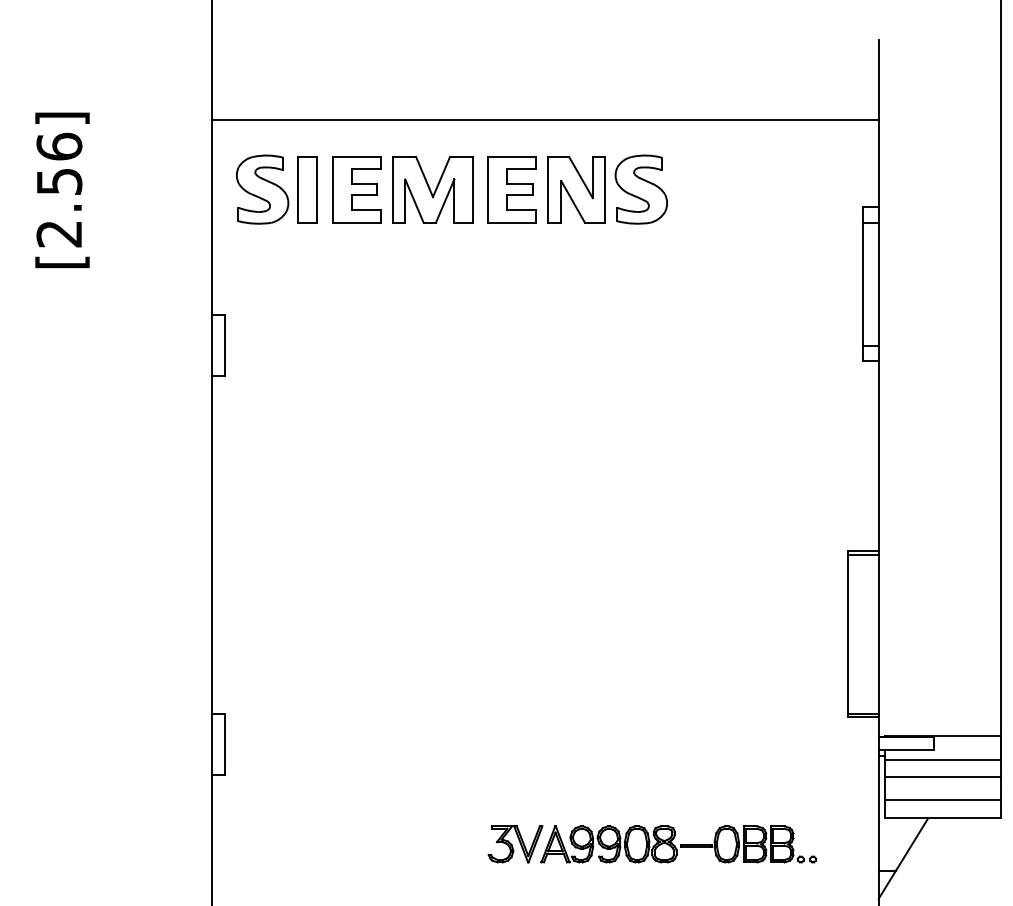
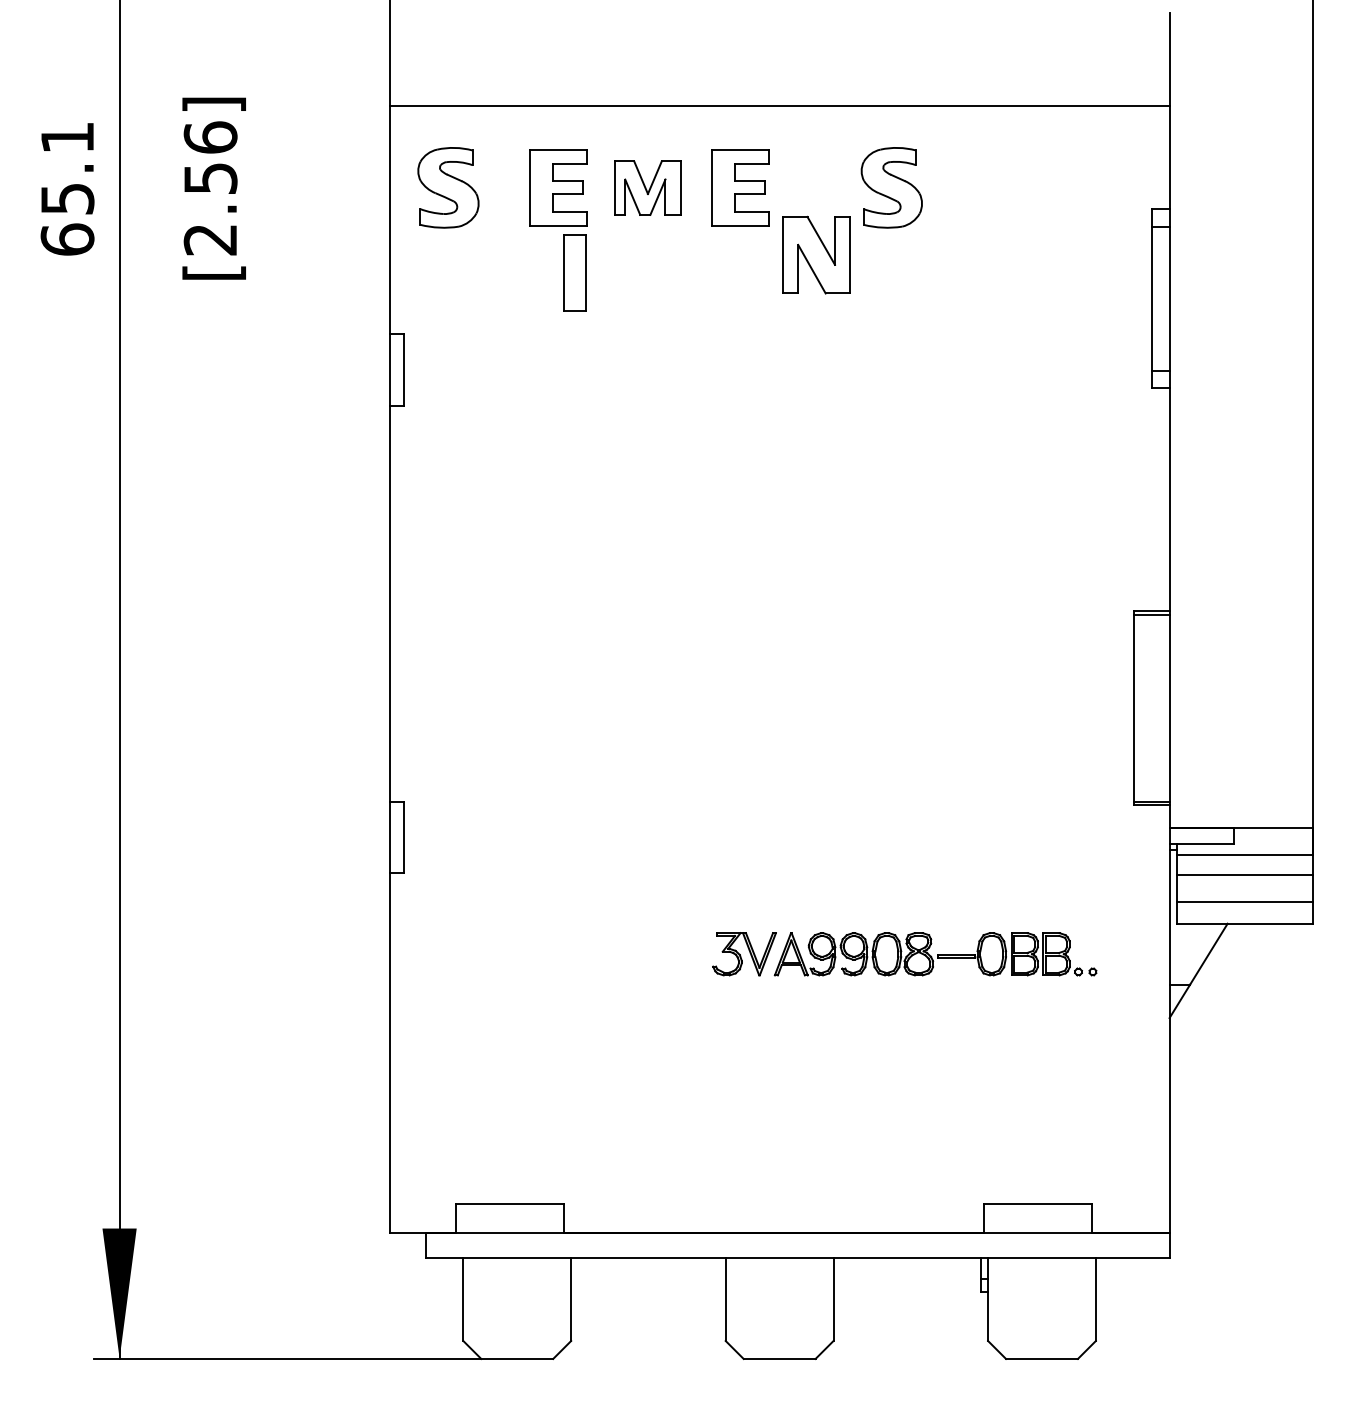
part: (307, 189) -> (574, 272), moved
part: (432, 189) -> (647, 187), size x0.7
part: (577, 189) -> (816, 254), moved

